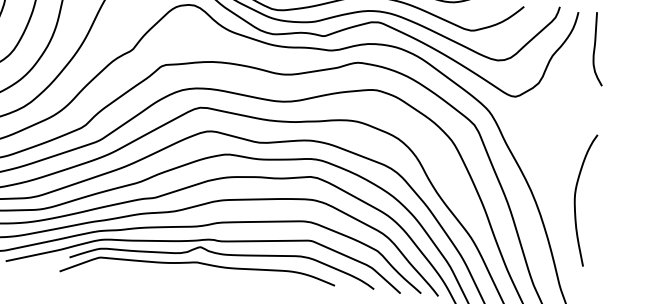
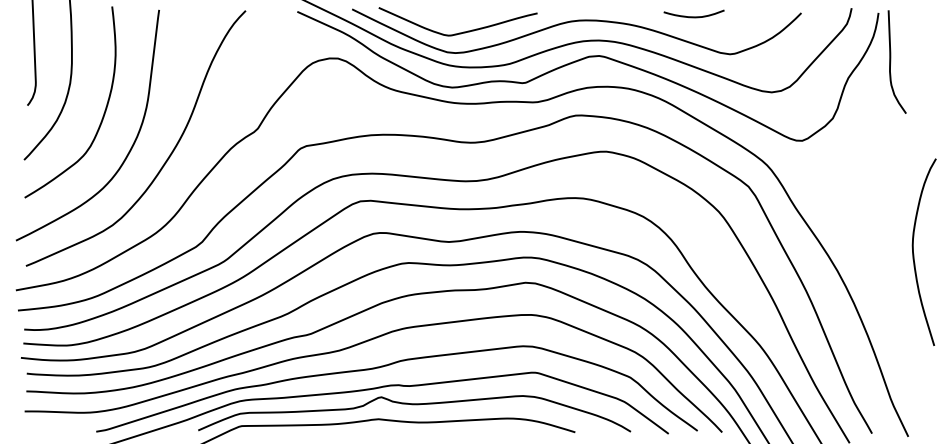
curve: (595, 48) -> (891, 61), moved
curve: (575, 200) -> (914, 254), moved

